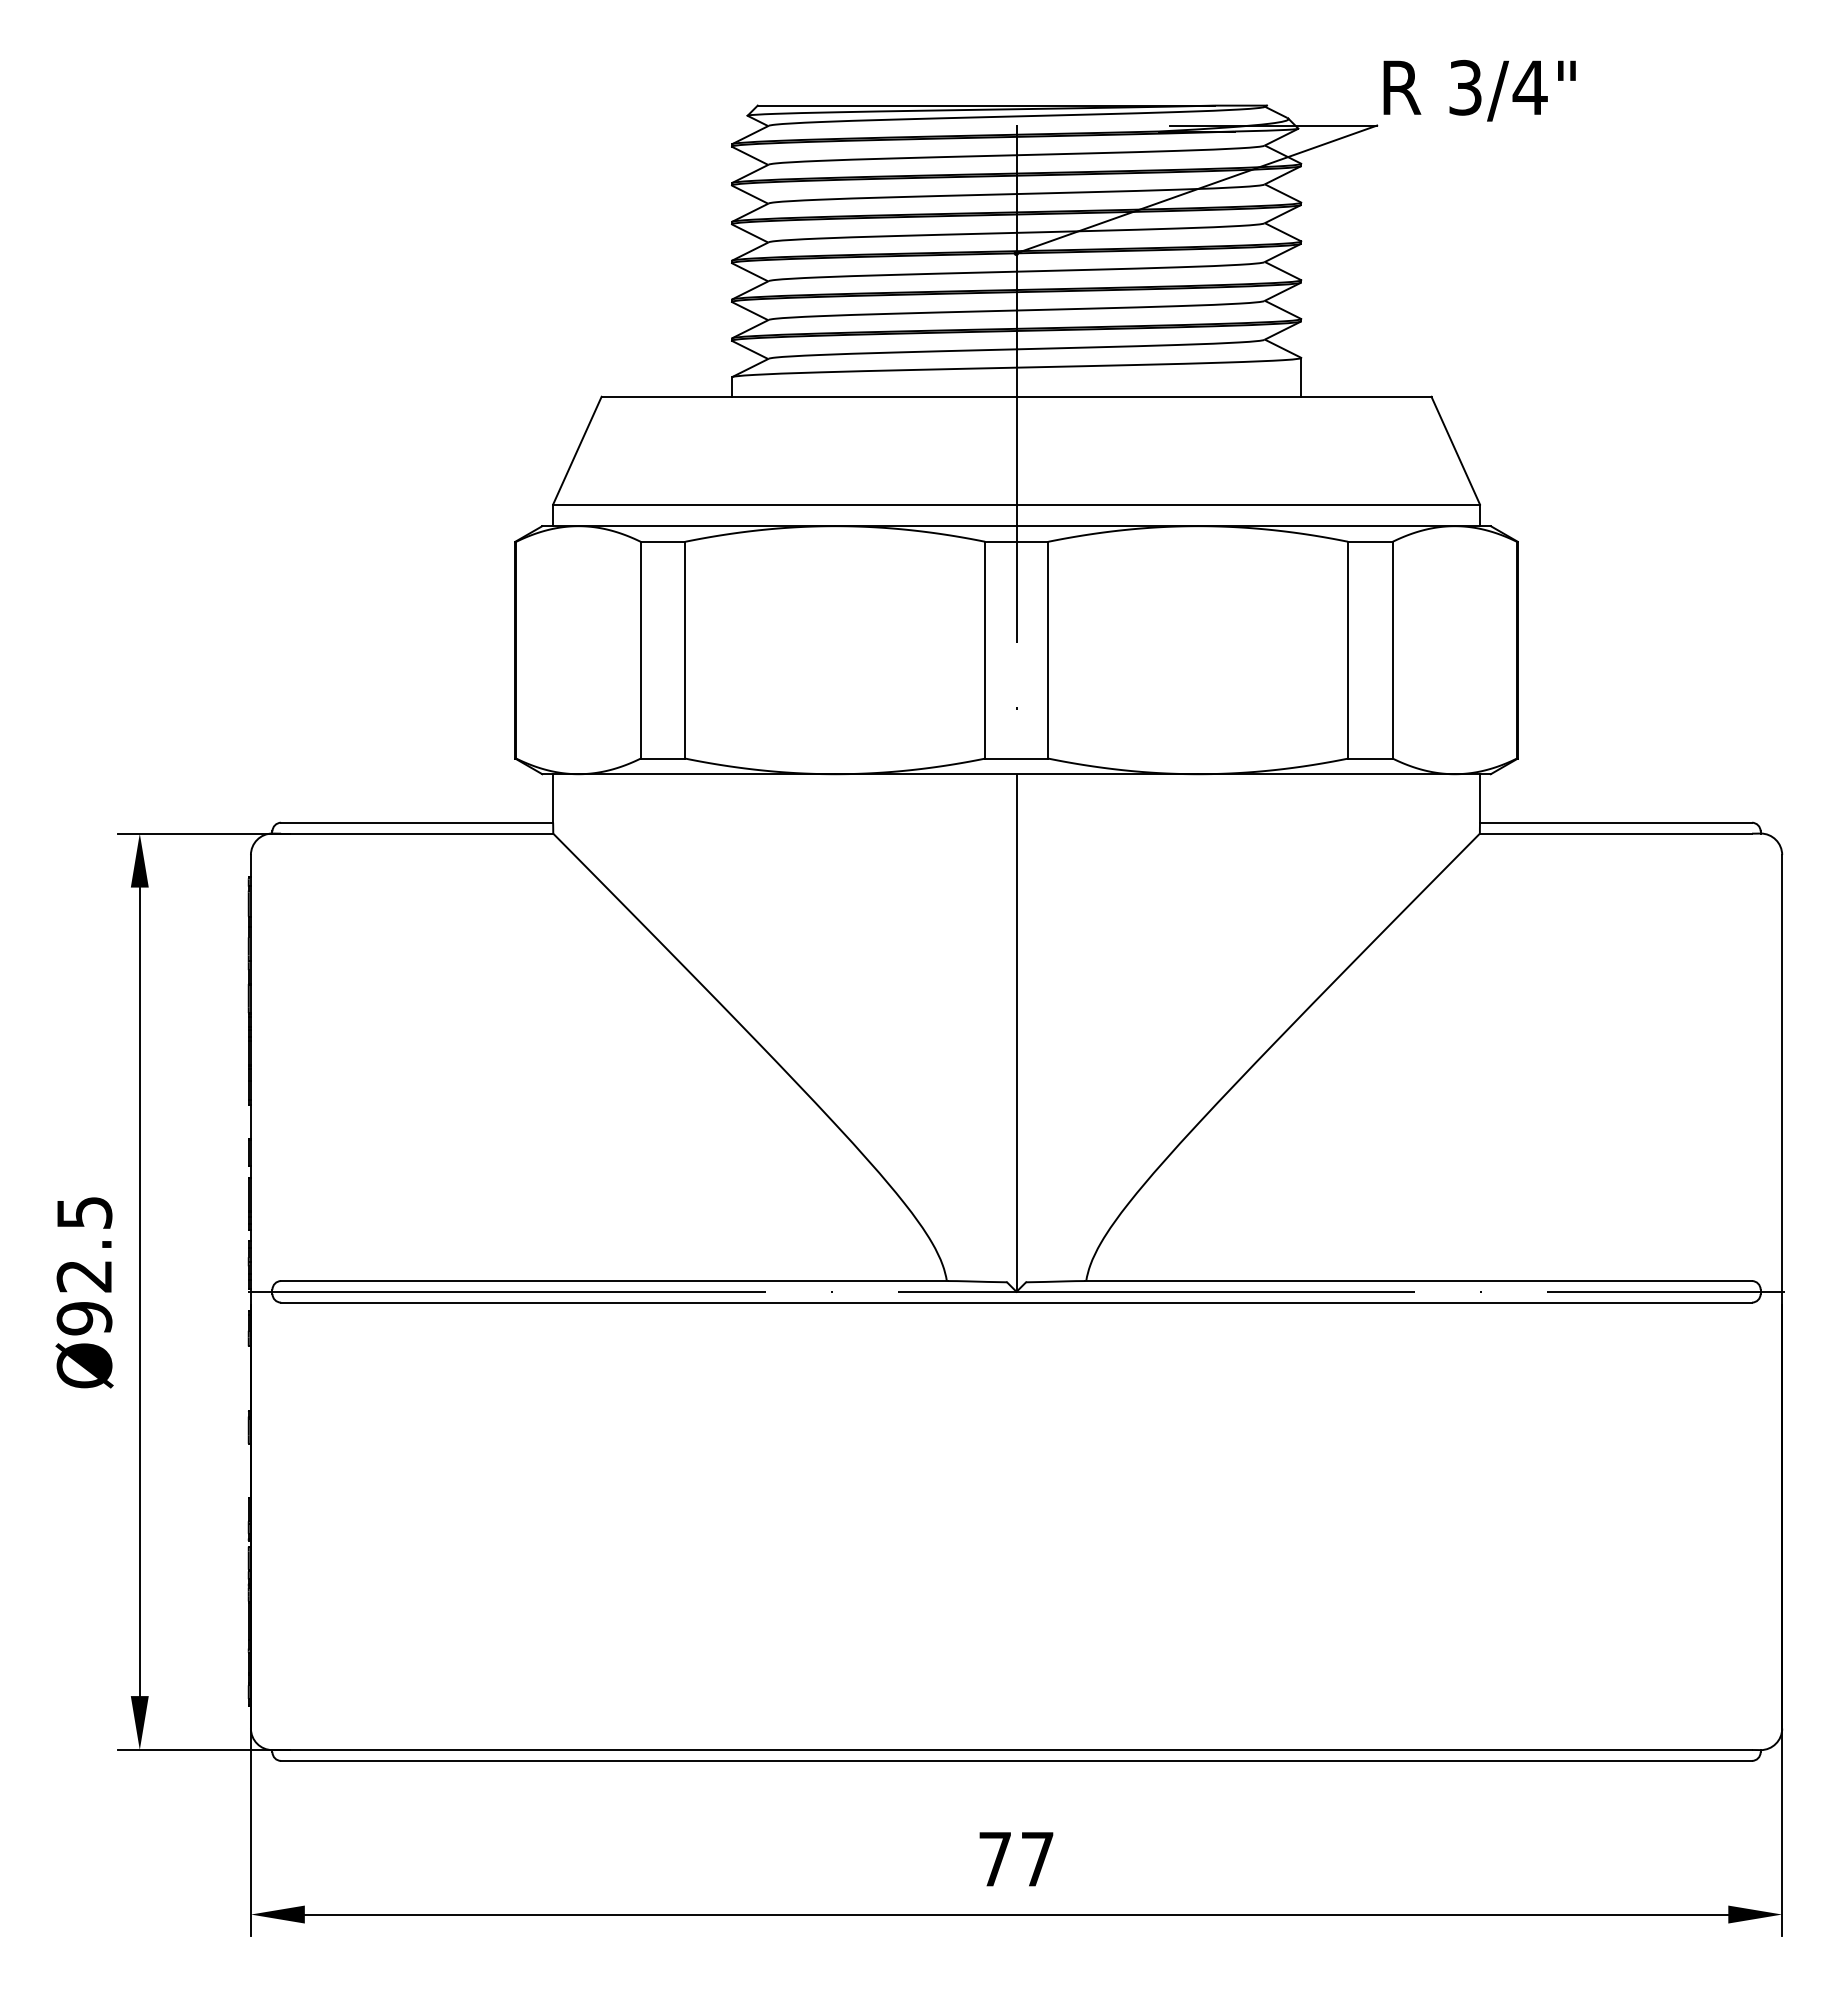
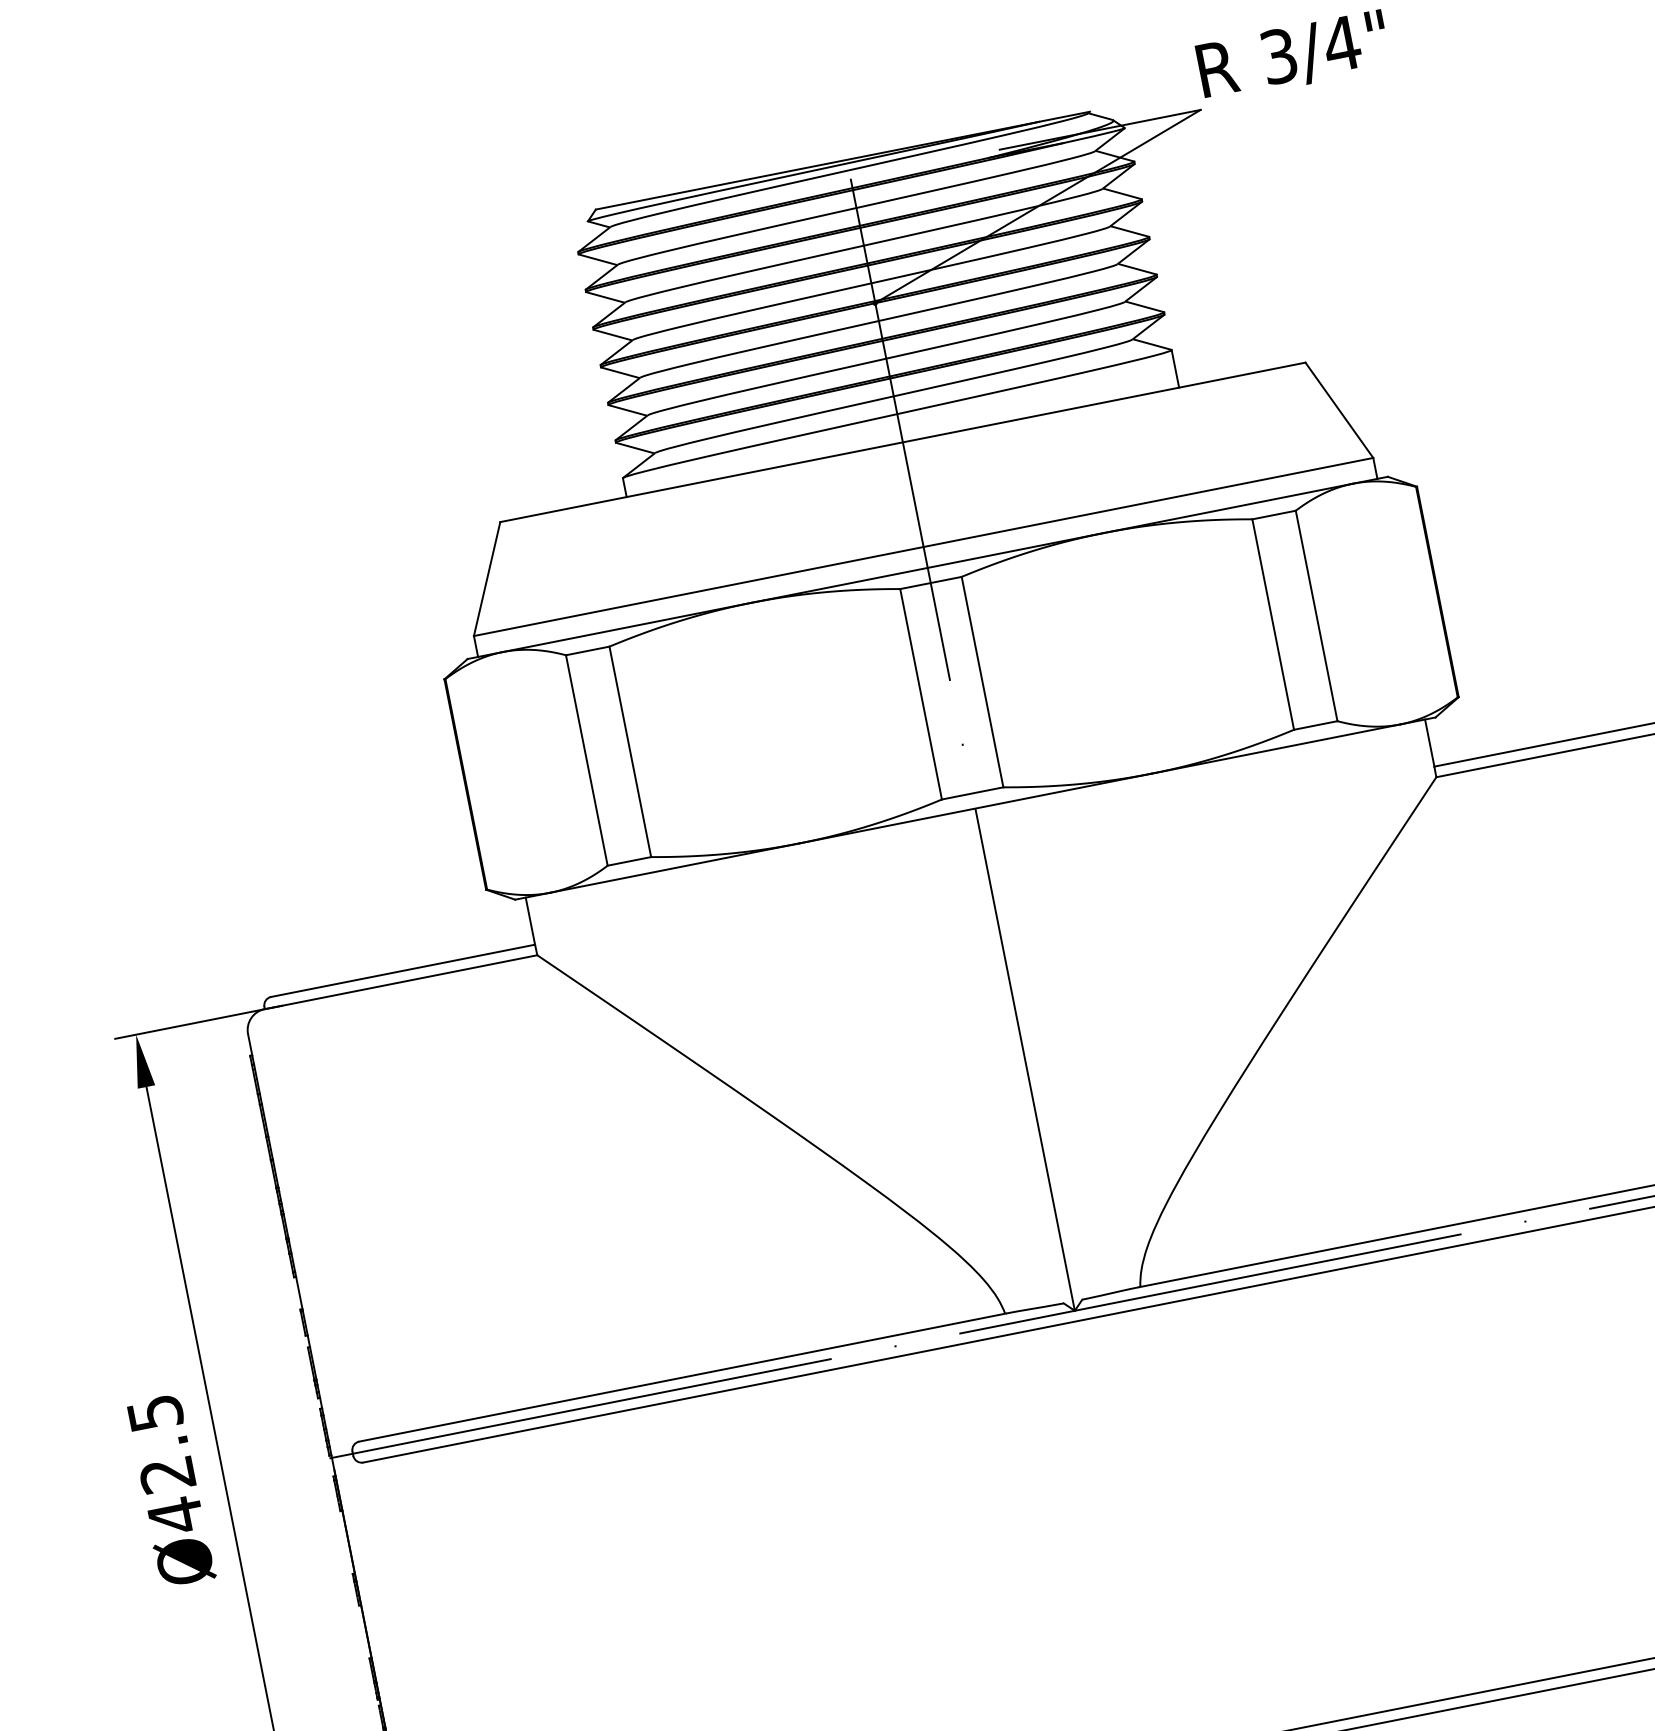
text: (84, 1318) -> (175, 1515), Ø92.5 -> Ø42.5

